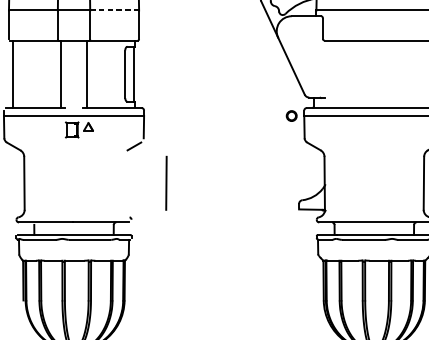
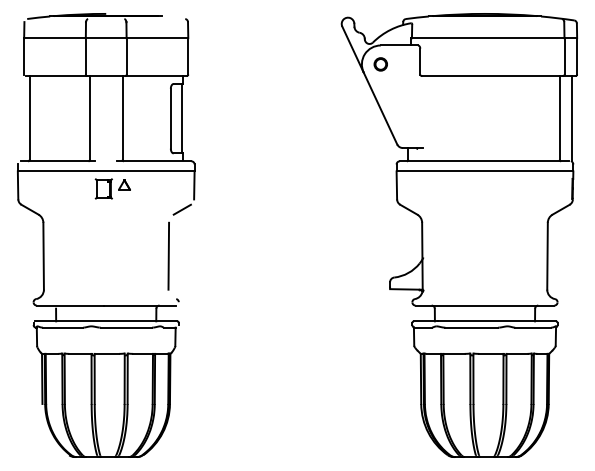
line: (114, 10) -> (157, 38), dashed -> solid
circle: (291, 116) -> (380, 64), moved
line: (166, 182) -> (168, 255), moved

